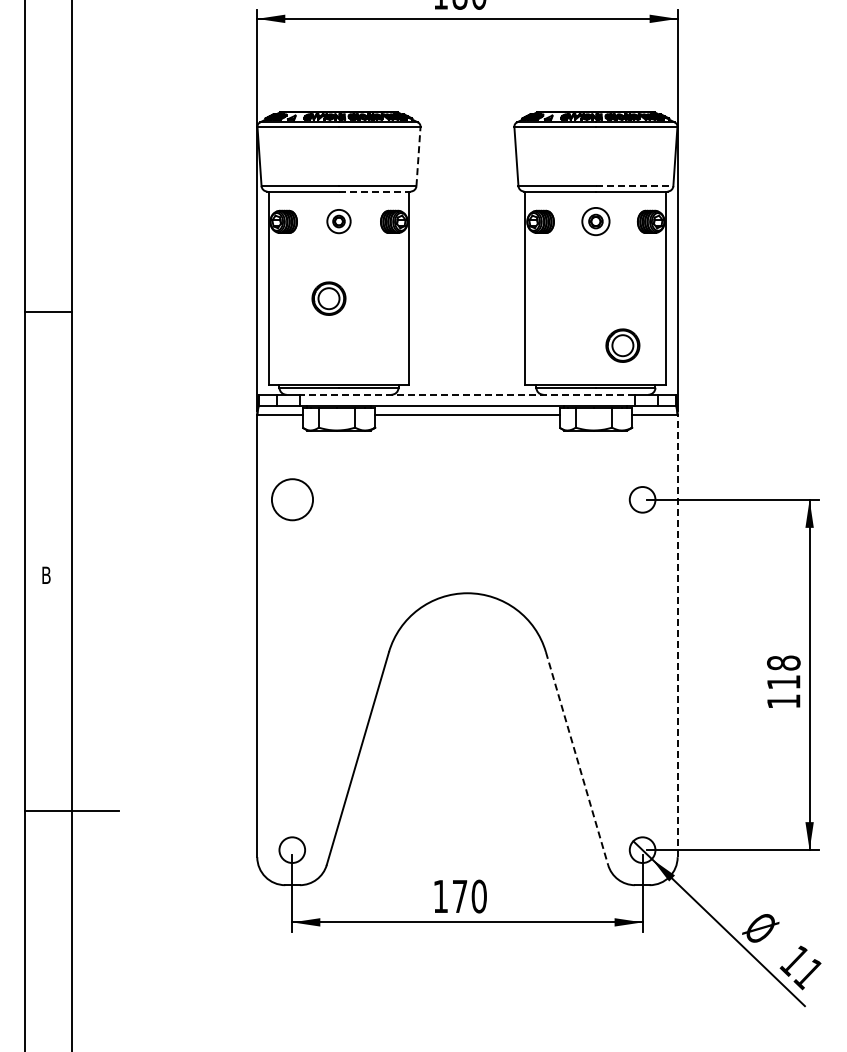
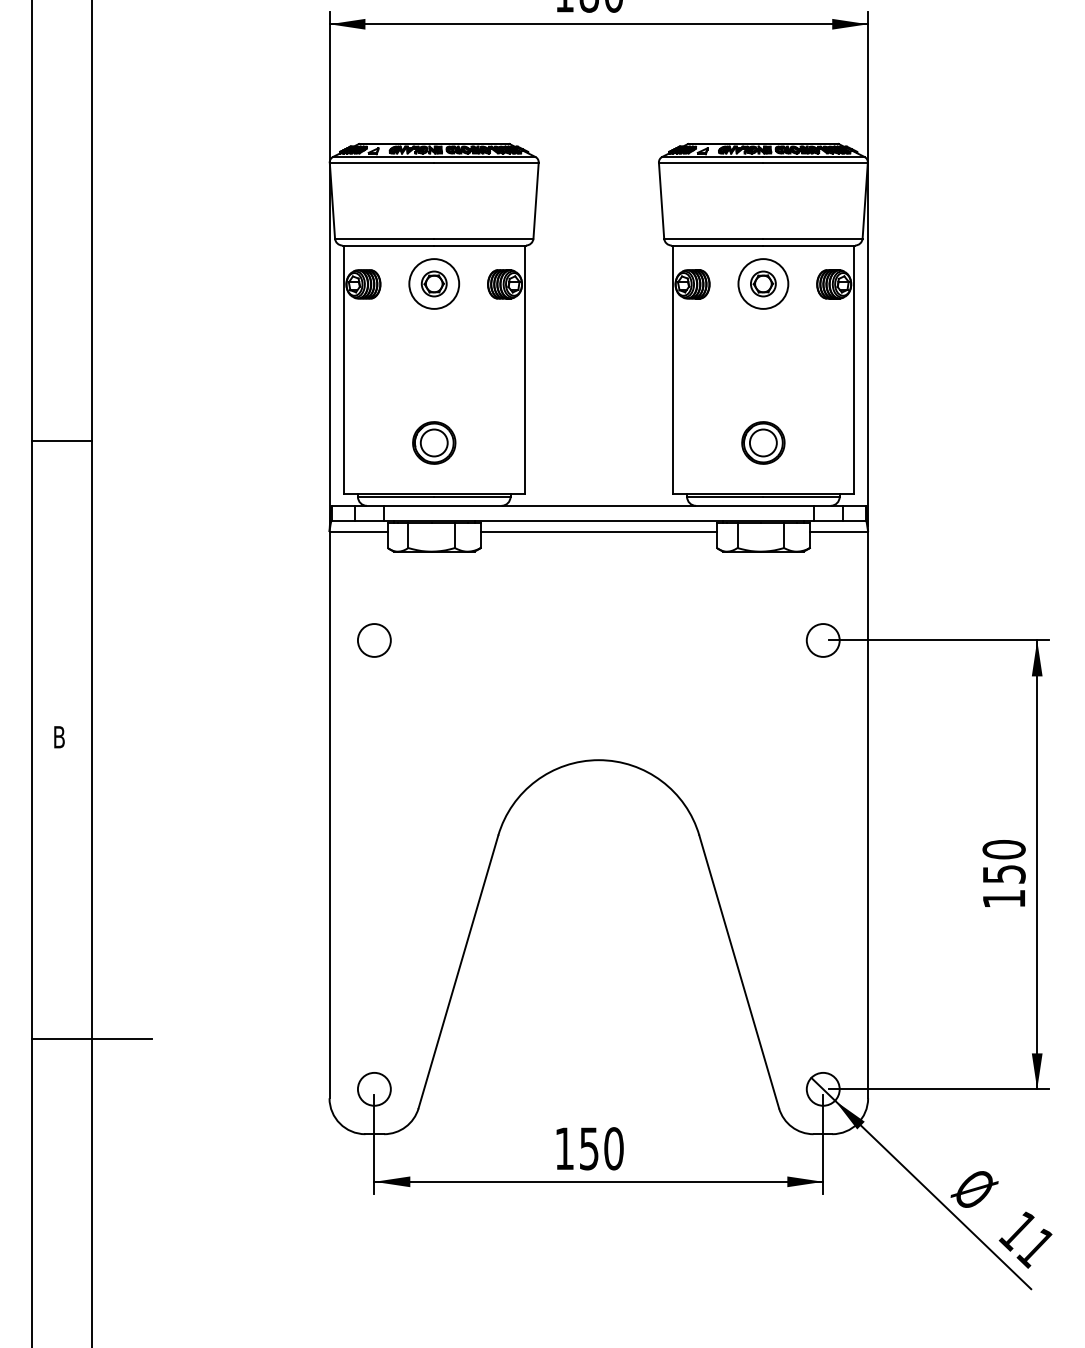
line: (418, 156) -> (536, 200), dashed -> solid
line: (634, 186) -> (812, 239), dashed -> solid
line: (374, 191) -> (479, 245), dashed -> solid
part: (338, 221) -> (433, 283), size x1.67
part: (595, 221) -> (762, 283), size x1.43
part: (328, 298) -> (433, 442), moved
line: (48, 312) -> (62, 441), moved
part: (622, 345) -> (762, 442), moved
line: (467, 394) -> (598, 505), dashed -> solid
circle: (291, 499) -> (373, 640), size x0.62
line: (677, 636) -> (867, 815), dashed -> solid
text: (783, 672) -> (1003, 861), 118 -> 150
line: (577, 758) -> (739, 971), dashed -> solid
text: (459, 896) -> (588, 1148), 170 -> 150

